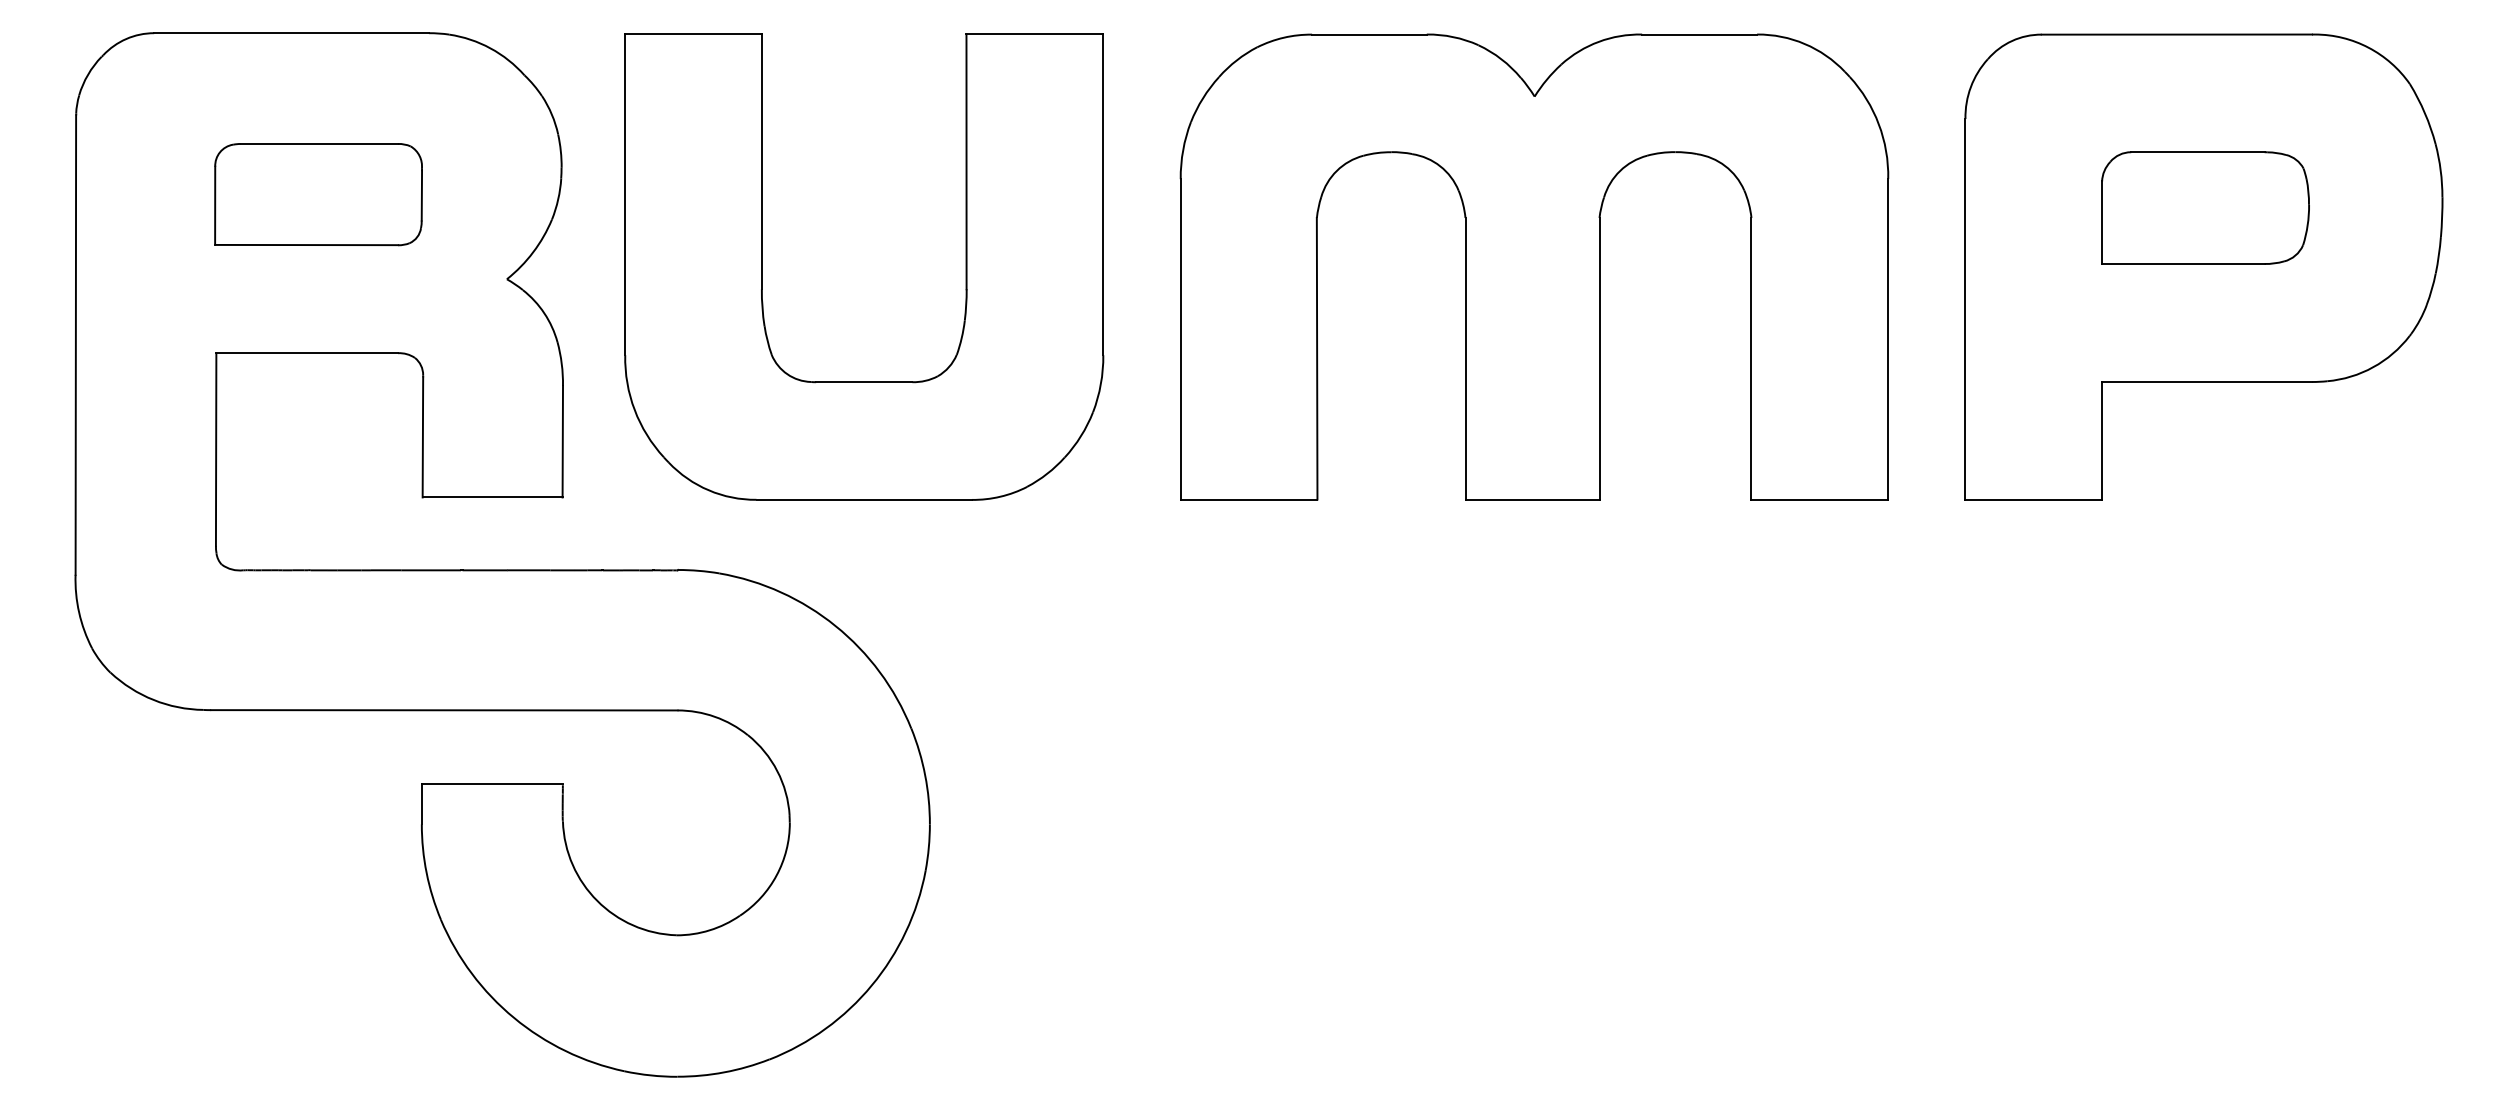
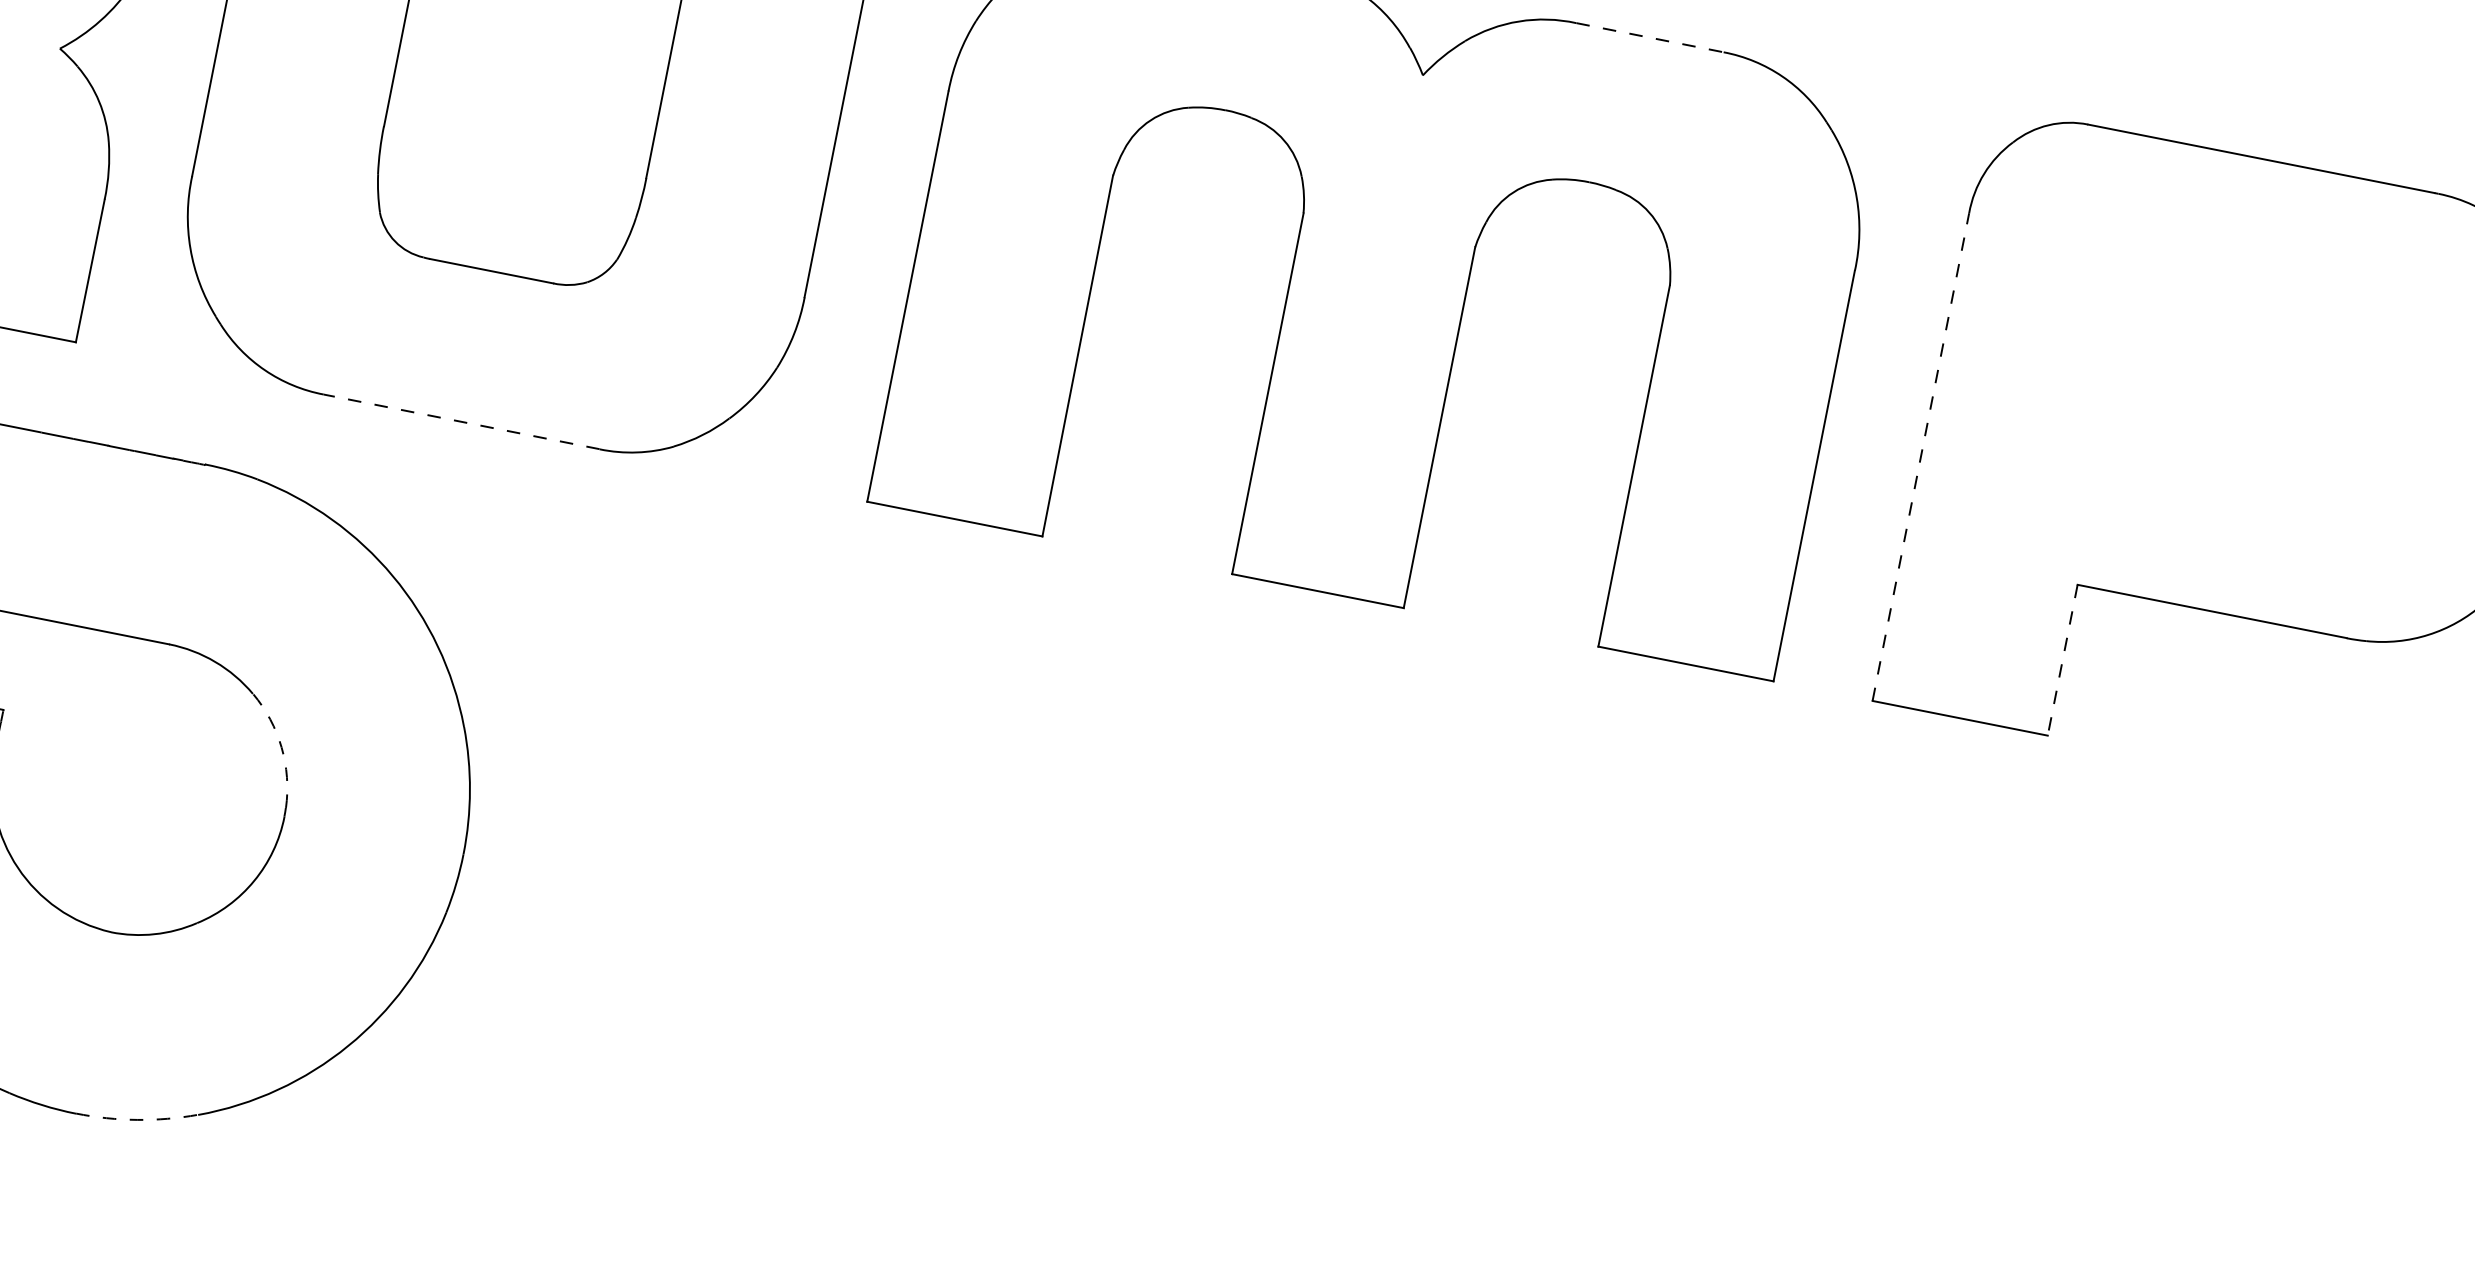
line: (1700, 34) -> (1651, 37), solid -> dashed
part: (2205, 207) -> (2254, 387), removed
line: (1965, 308) -> (1921, 456), solid -> dashed
line: (2102, 440) -> (2063, 659), solid -> dashed
line: (864, 499) -> (462, 421), solid -> dashed
arc: (777, 771) -> (281, 747), solid -> dashed
arc: (724, 1072) -> (137, 1120), solid -> dashed

